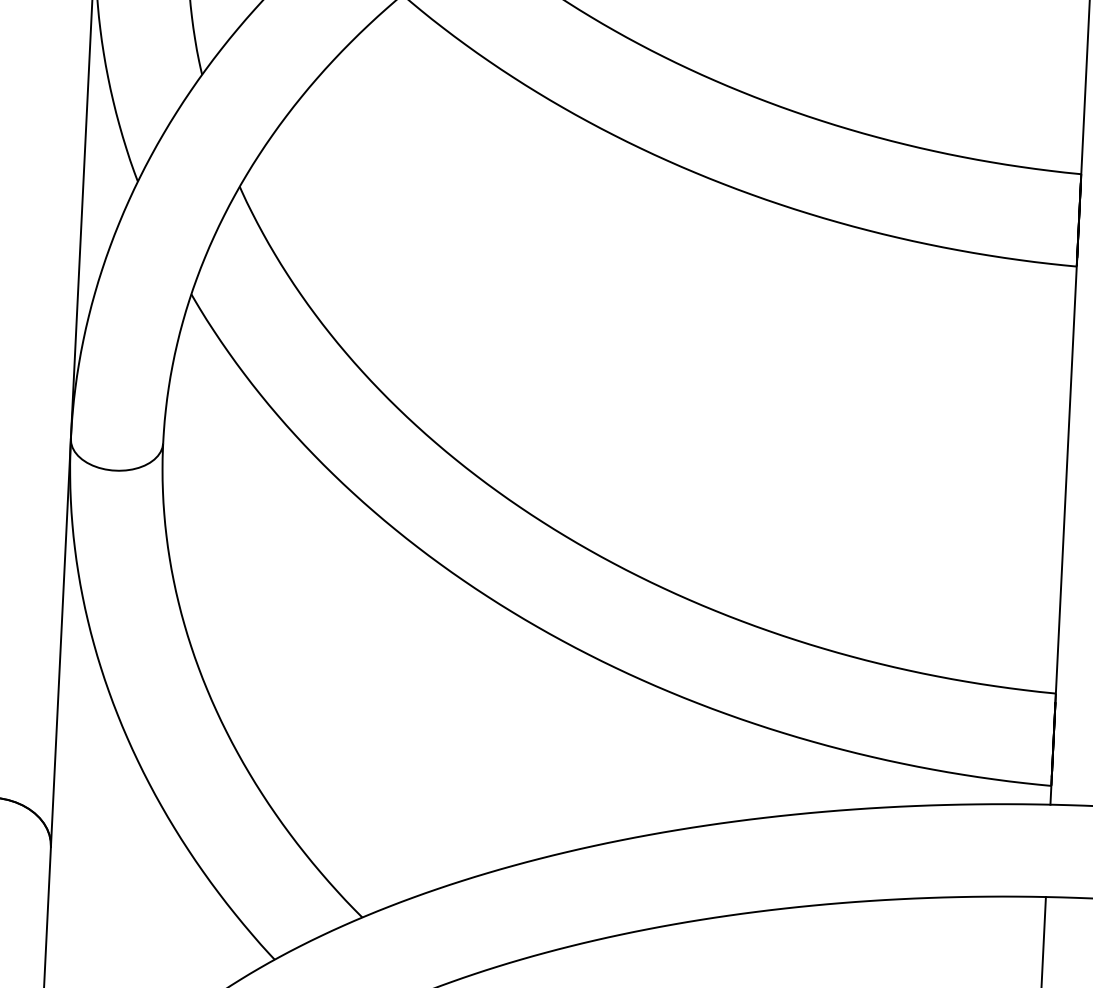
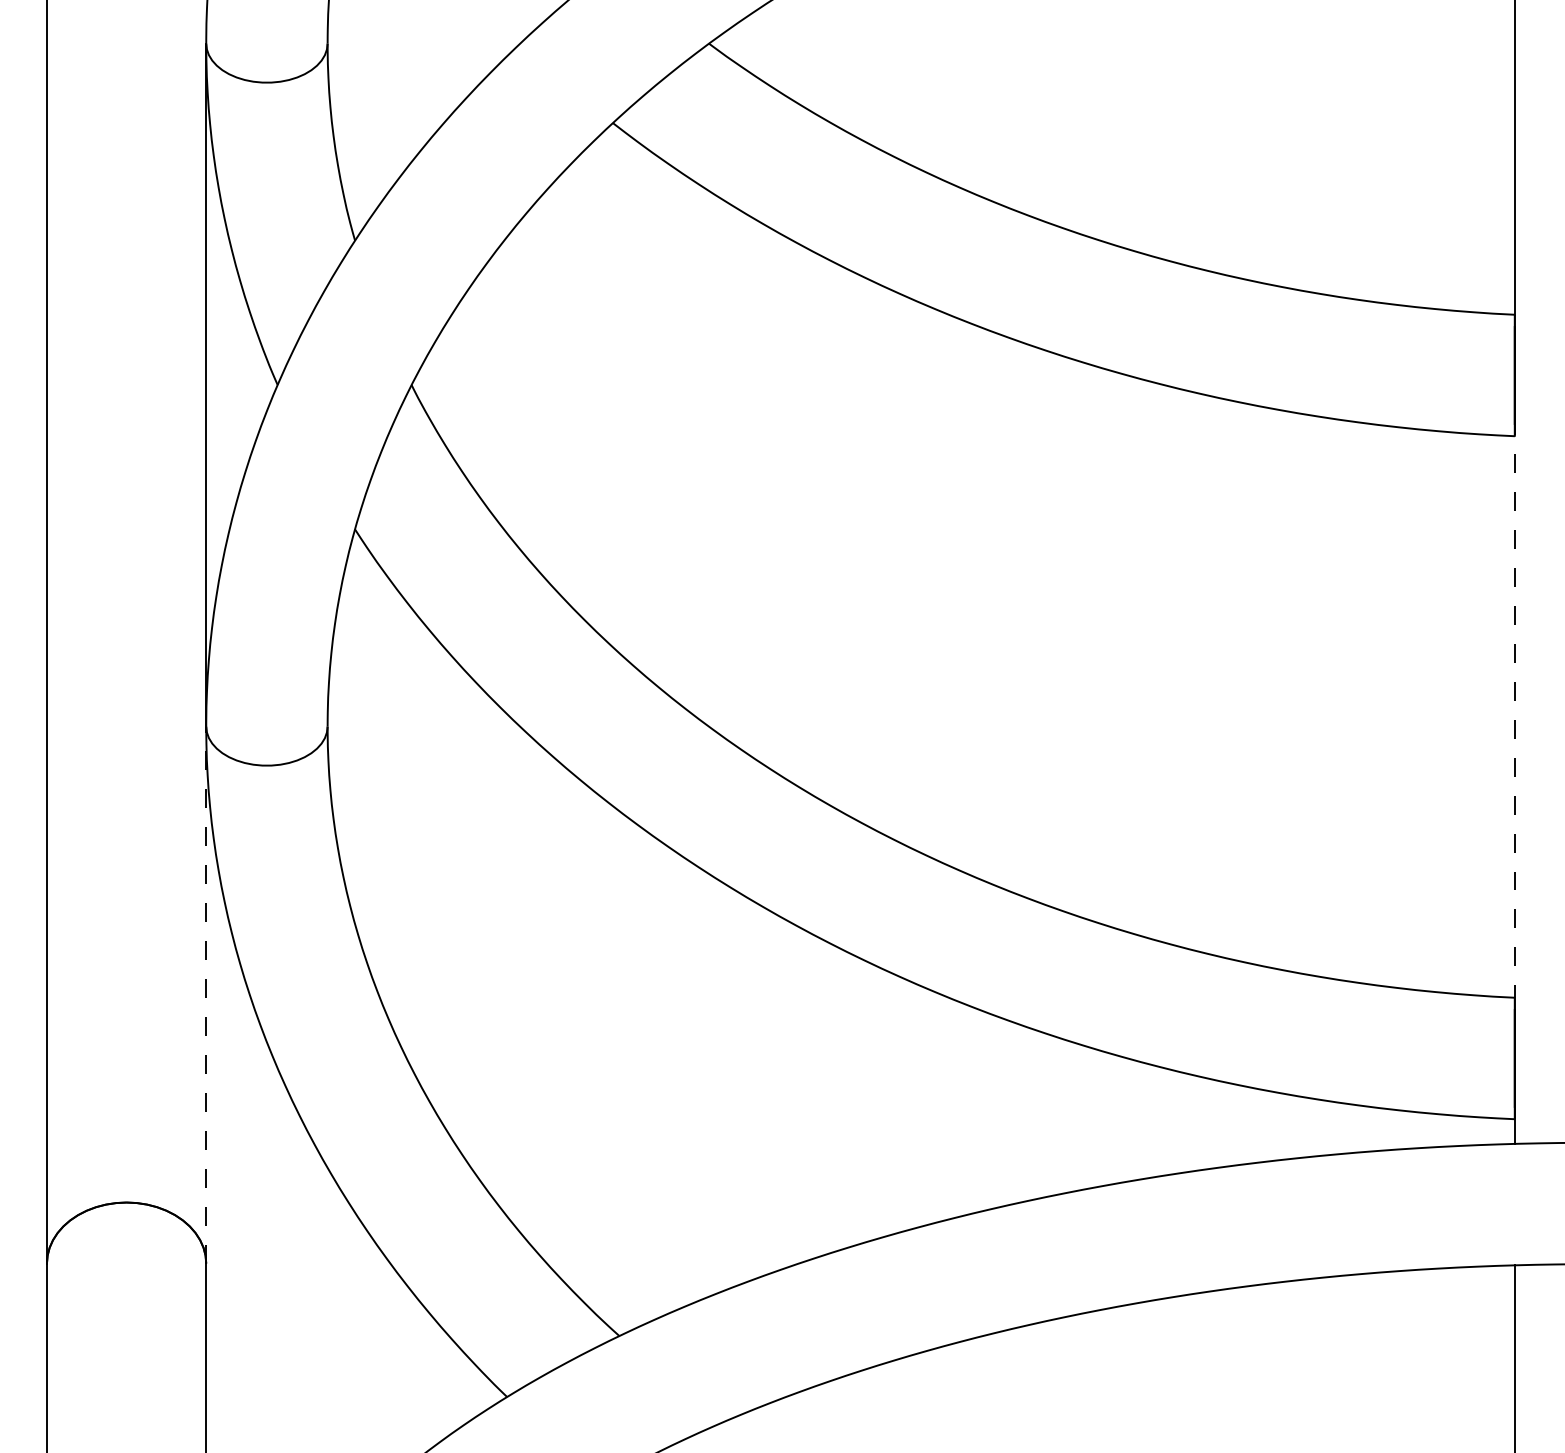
line: (1066, 472) -> (1514, 707), solid -> dashed
line: (61, 642) -> (206, 994), solid -> dashed

